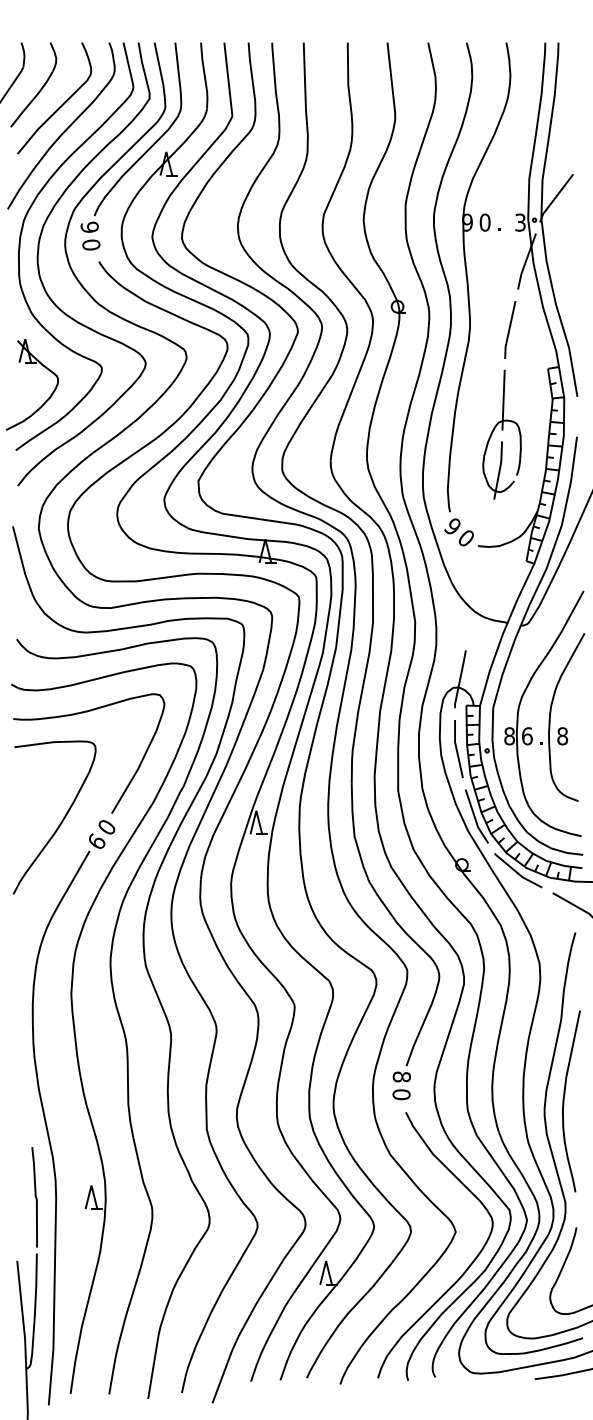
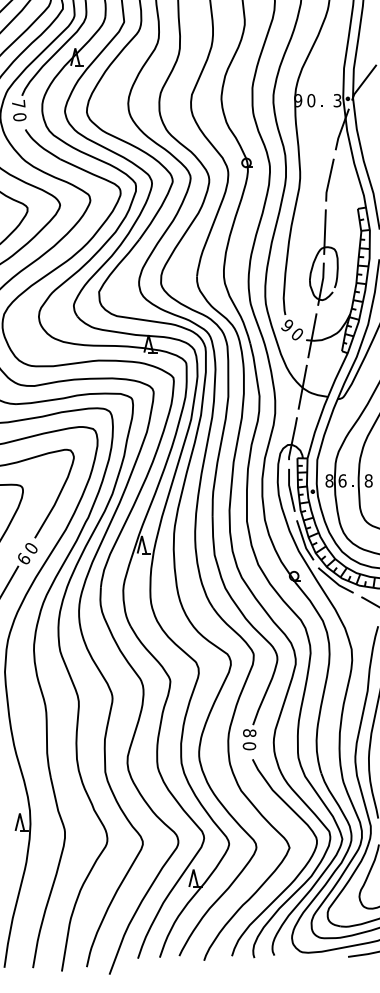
text: (89, 226) -> (18, 103), 9 -> 7
line: (486, 540) -> (312, 335), added
line: (473, 609) -> (302, 387), added

